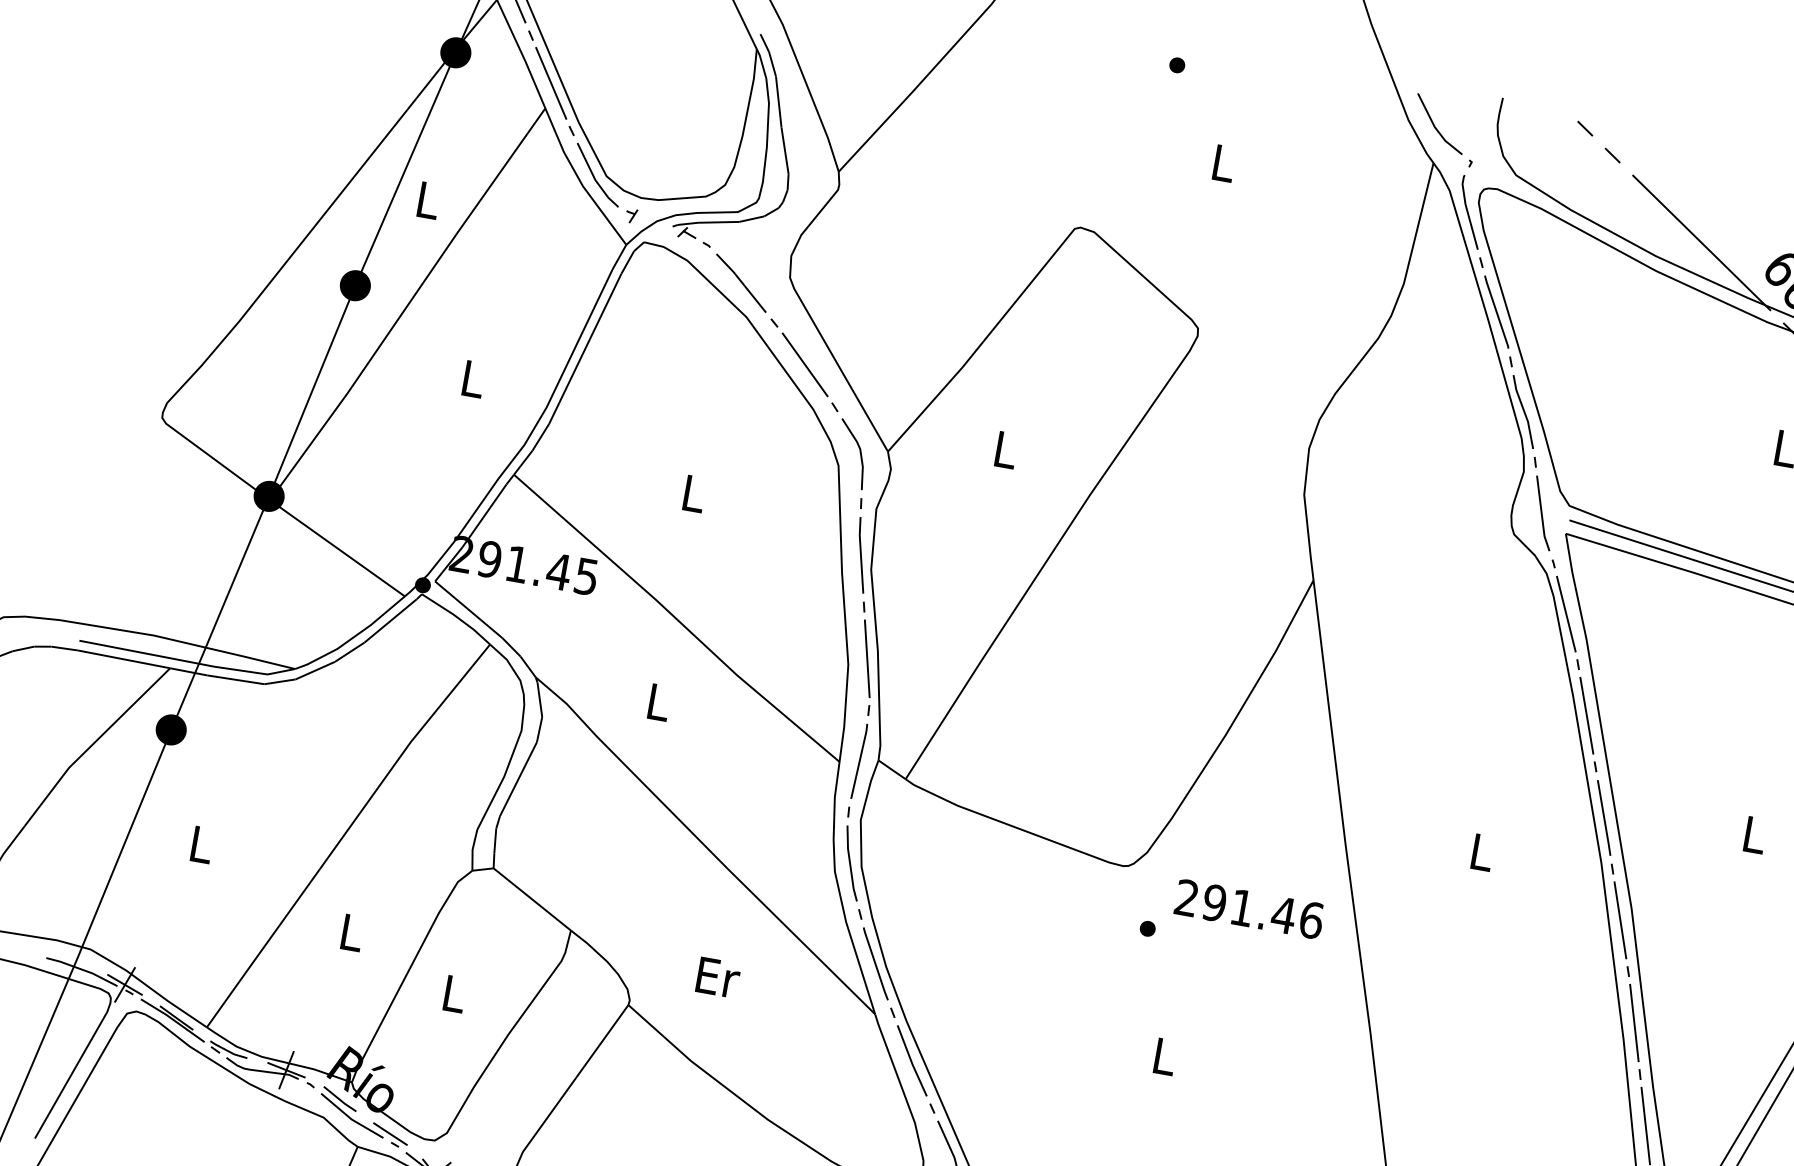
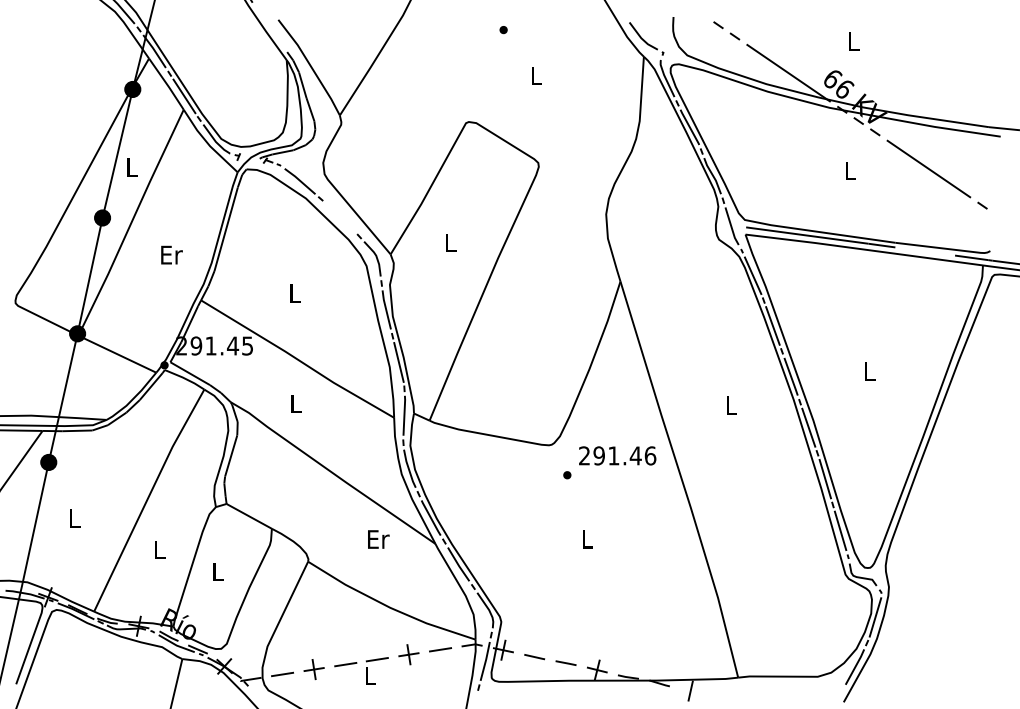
line: (805, 364) -> (340, 217), removed
text: (473, 377) -> (171, 254), L -> Er
text: (717, 977) -> (378, 539), moved

